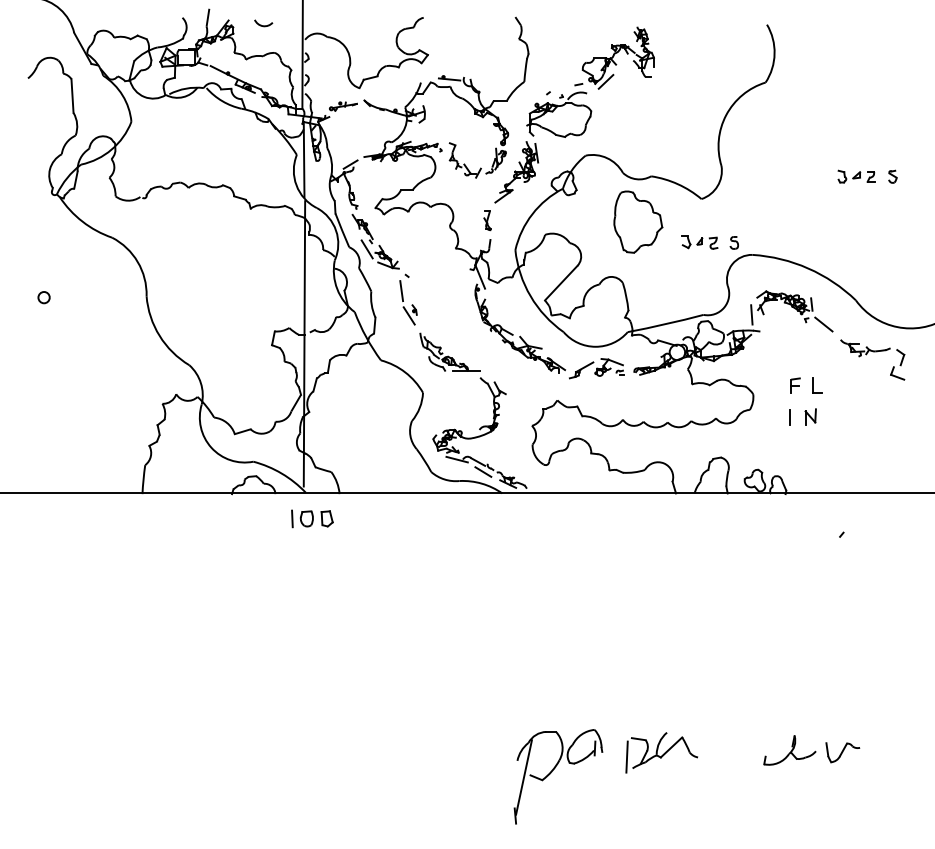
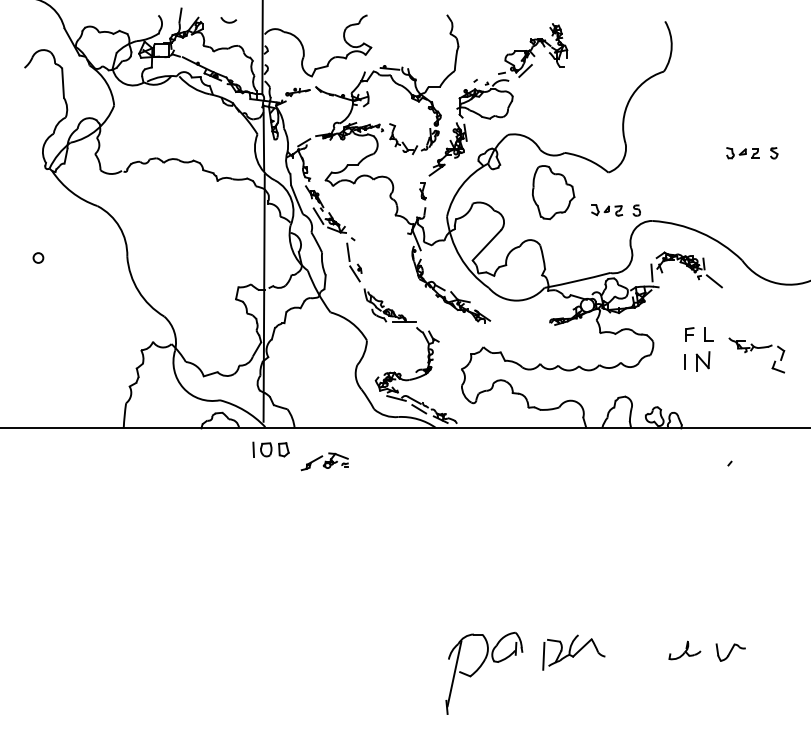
part: (873, 352) -> (757, 348), moved
part: (596, 368) -> (324, 461), moved
part: (810, 416) -> (702, 361), size x1.4
part: (789, 750) -> (684, 650), size x0.7

